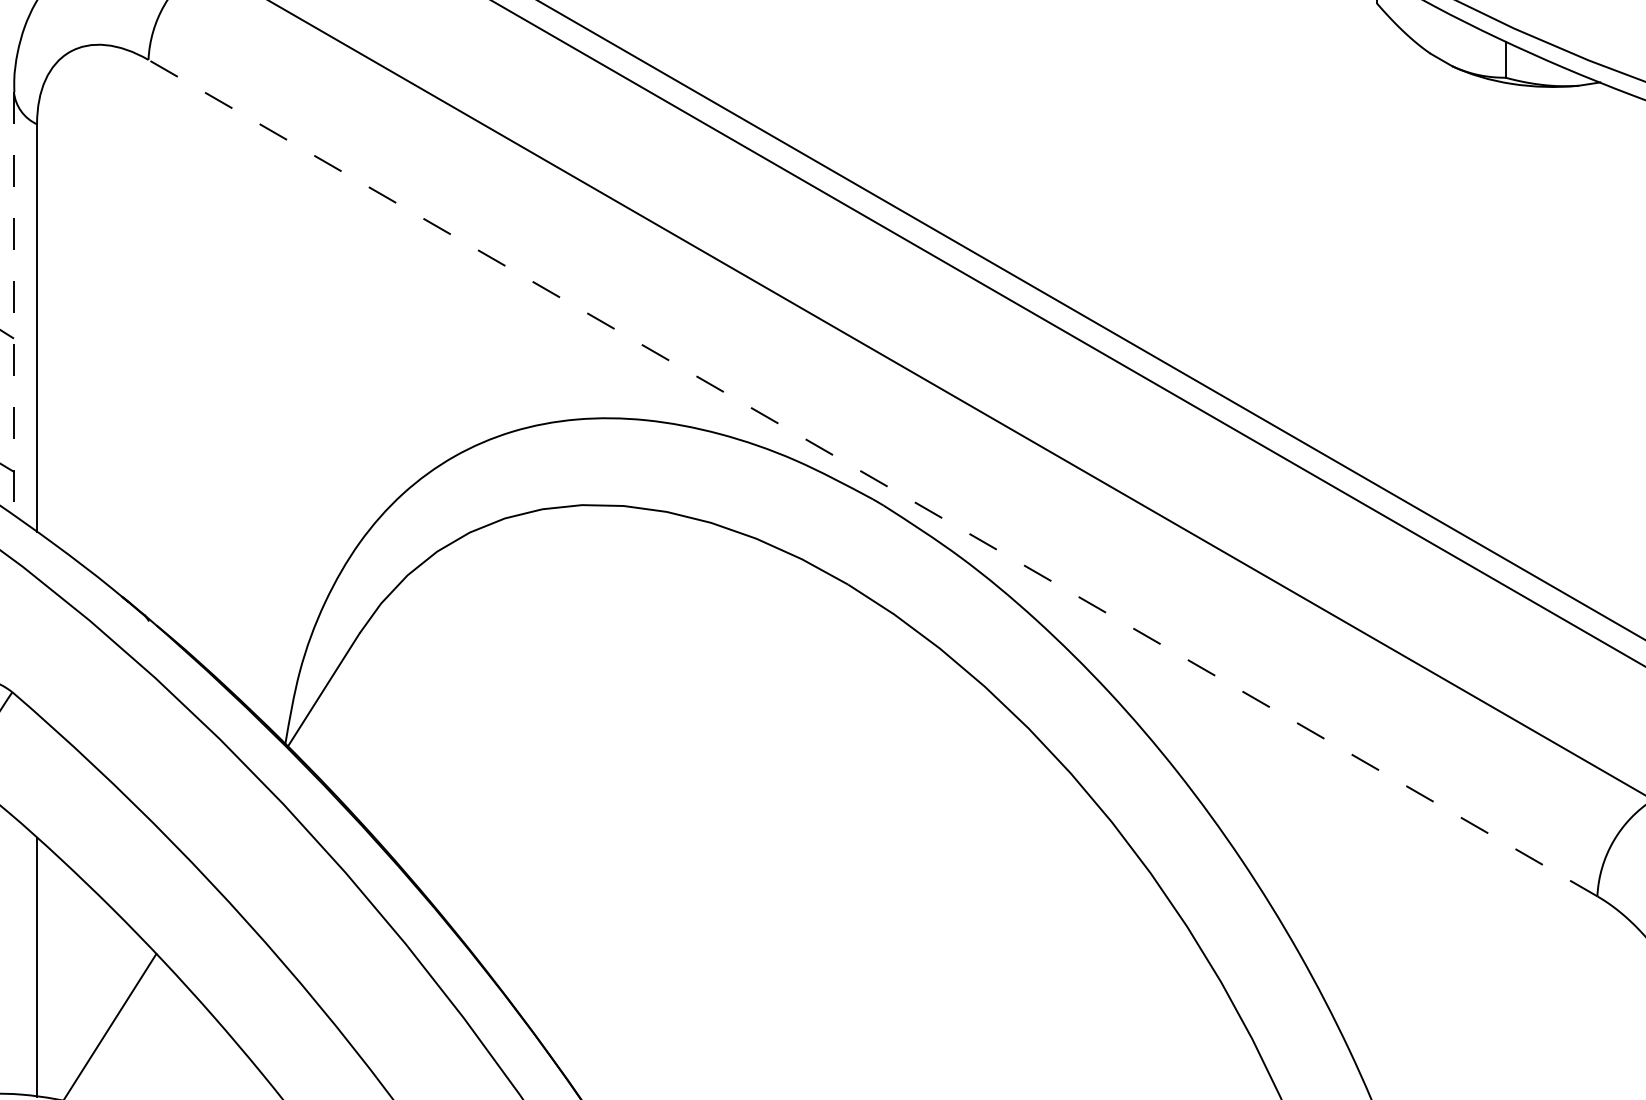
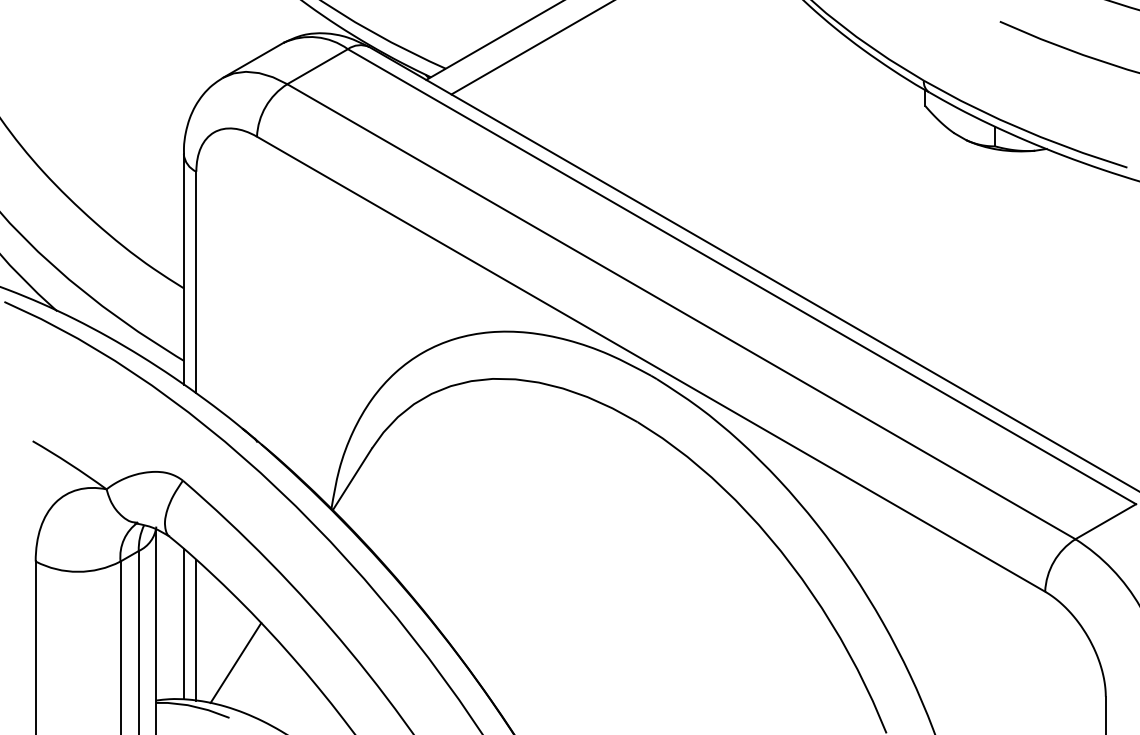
line: (13, 304) -> (183, 269), dashed -> solid
line: (871, 476) -> (650, 363), dashed -> solid
line: (13, 954) -> (183, 623), added

